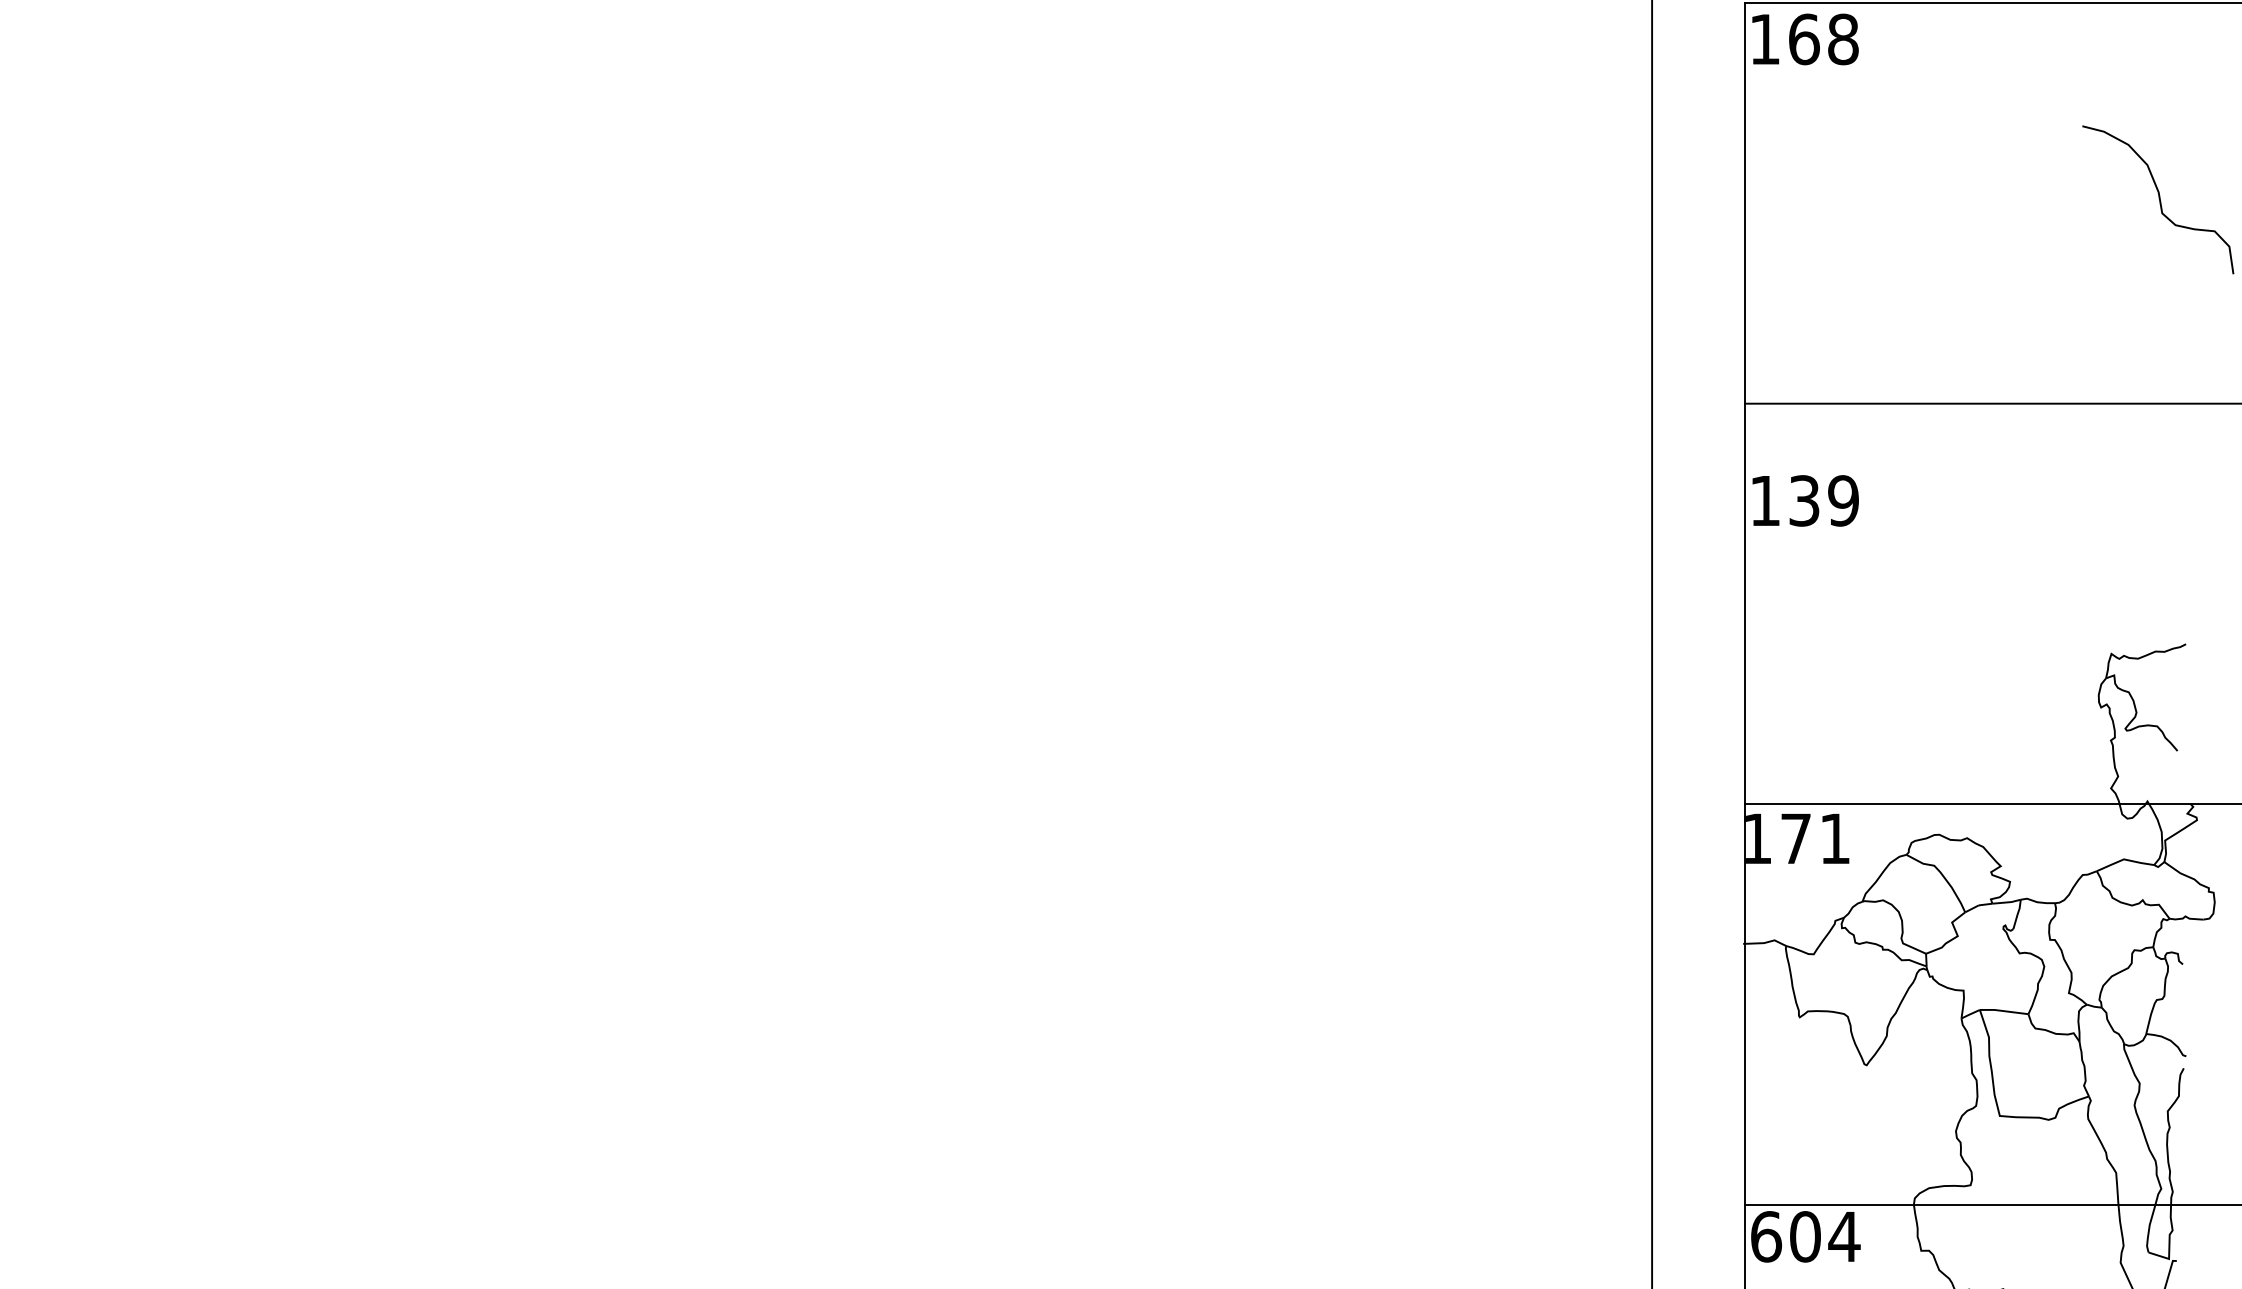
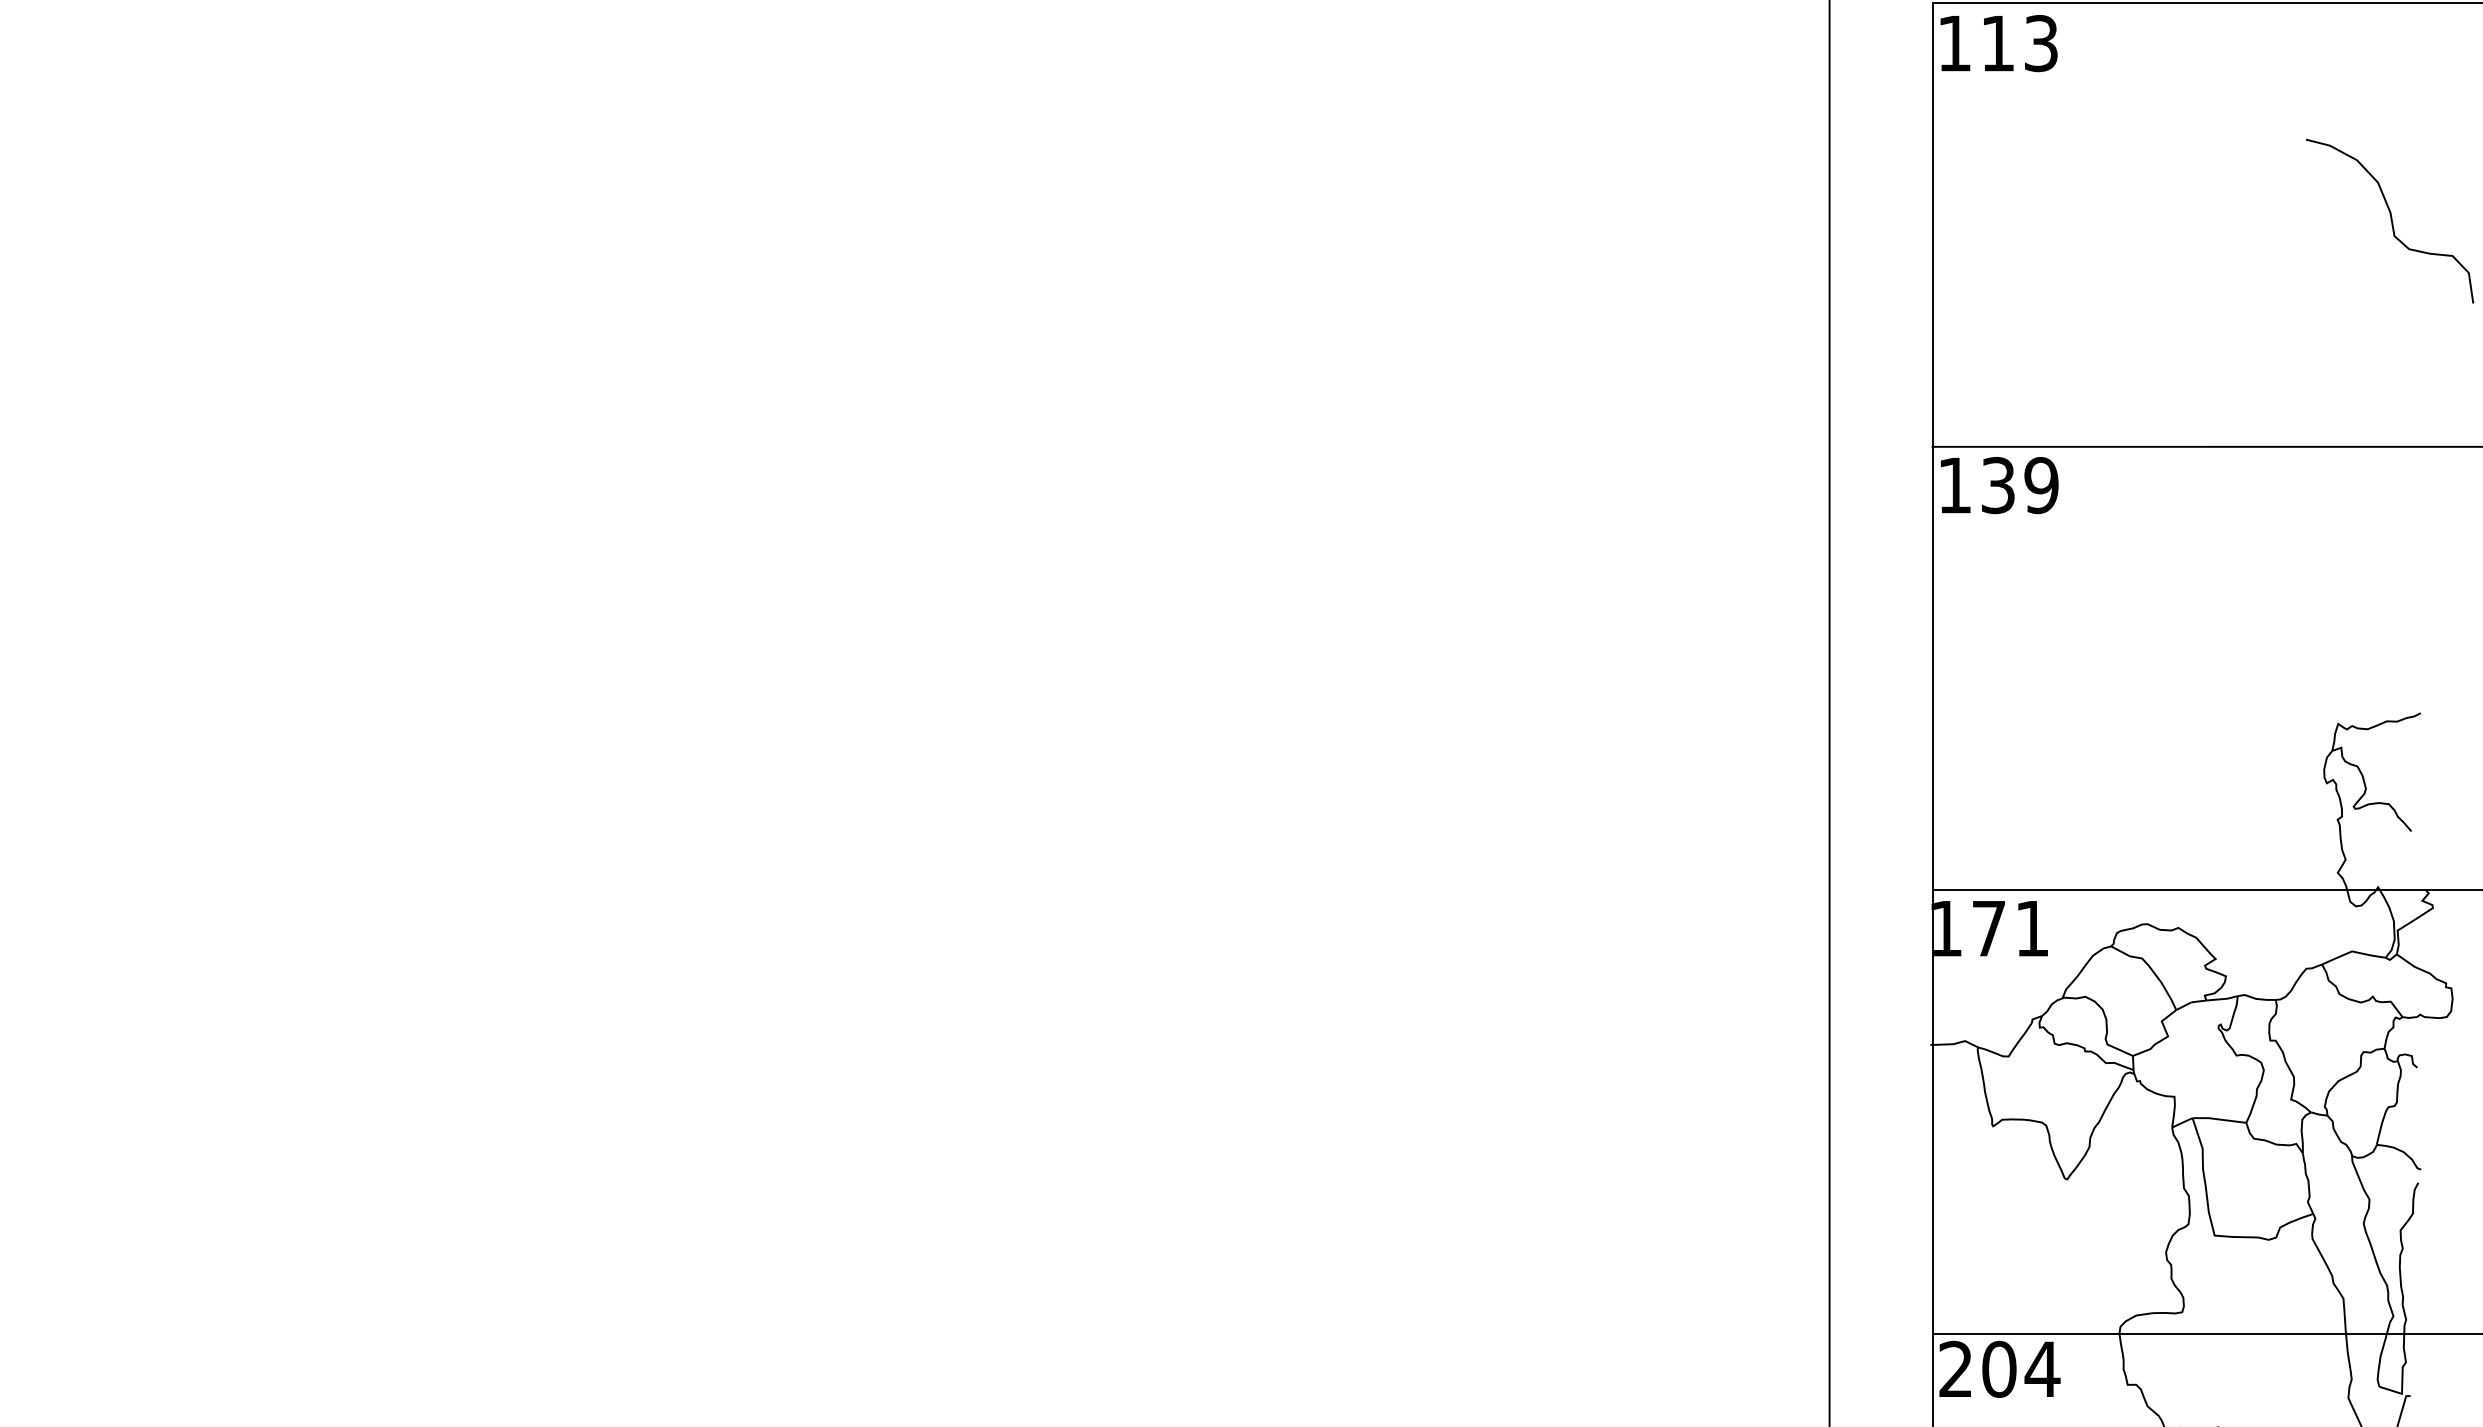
text: (1823, 39) -> (2019, 43), 168 -> 113
text: (1805, 500) -> (1999, 485), moved
text: (1766, 1236) -> (1956, 1368), 604 -> 204

